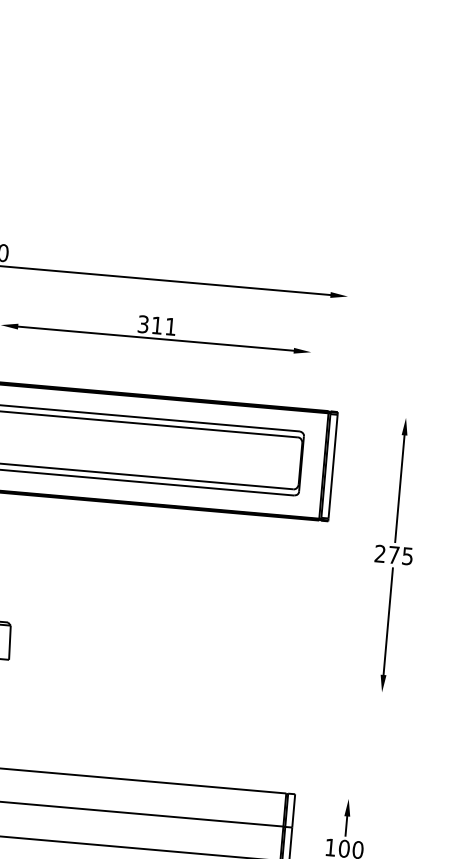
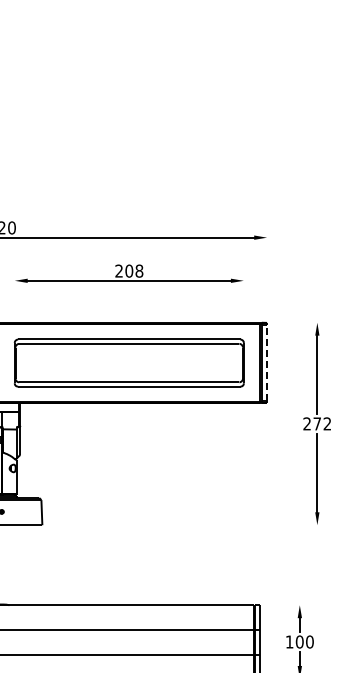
text: (157, 324) -> (129, 270), 311 -> 208
line: (333, 465) -> (267, 362), solid -> dashed
text: (407, 555) -> (327, 423), 275 -> 272

